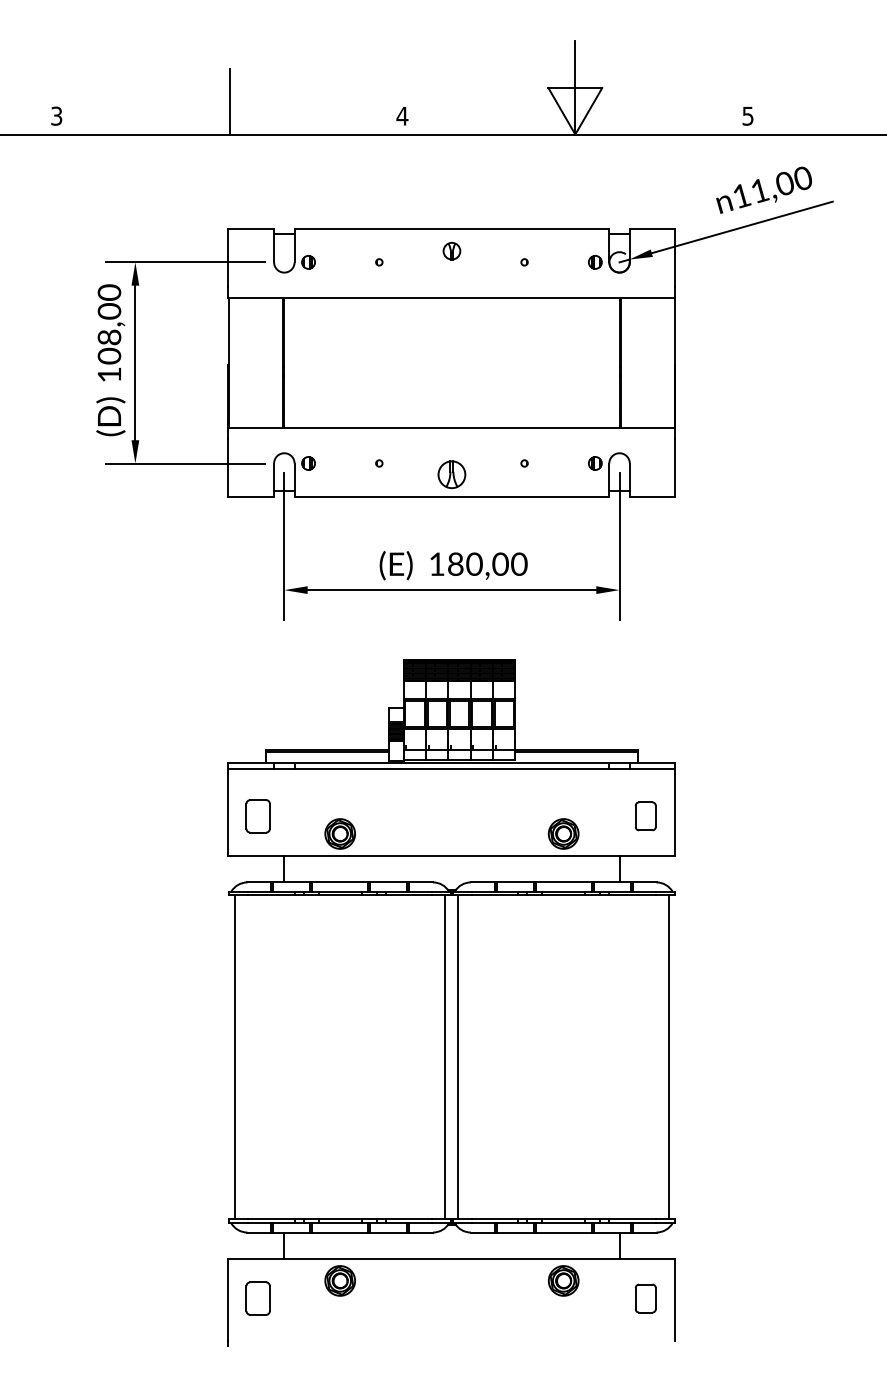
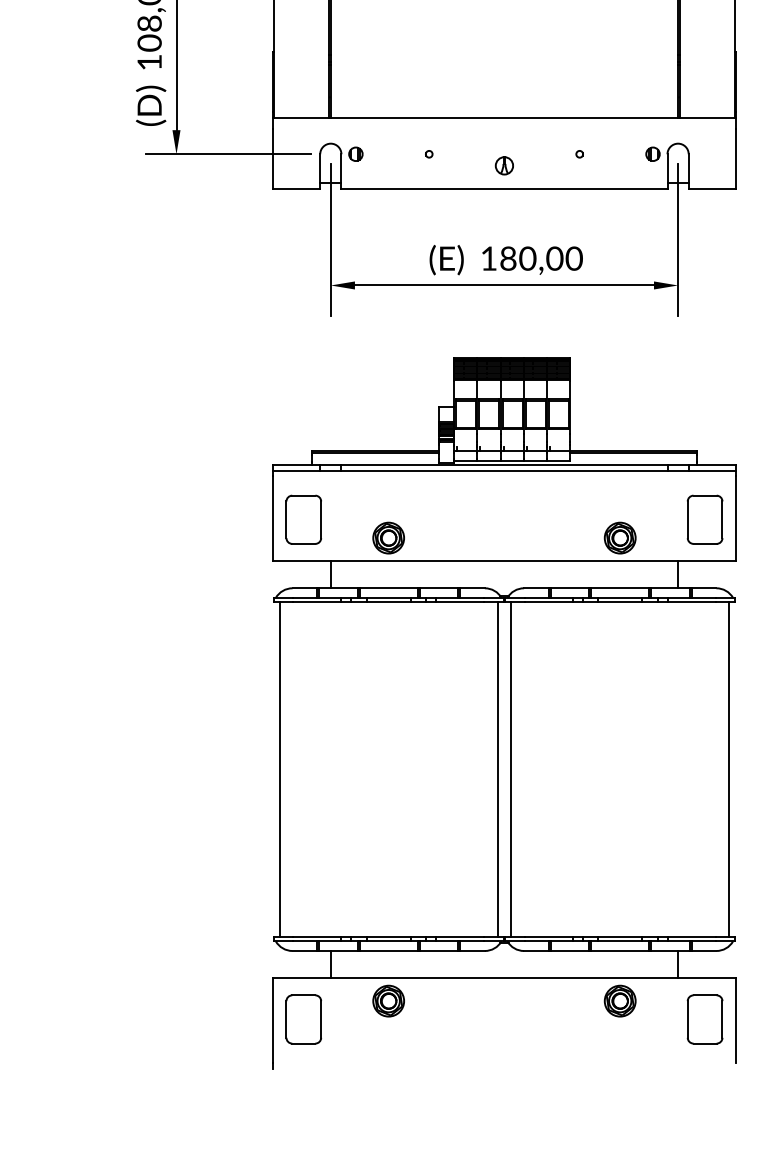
part: (451, 474) -> (503, 165), size x0.62
part: (257, 816) -> (303, 519), size x1.43
part: (645, 816) -> (704, 519), size x1.67
part: (257, 1298) -> (303, 1019), size x1.43
part: (645, 1298) -> (704, 1019), size x1.67

